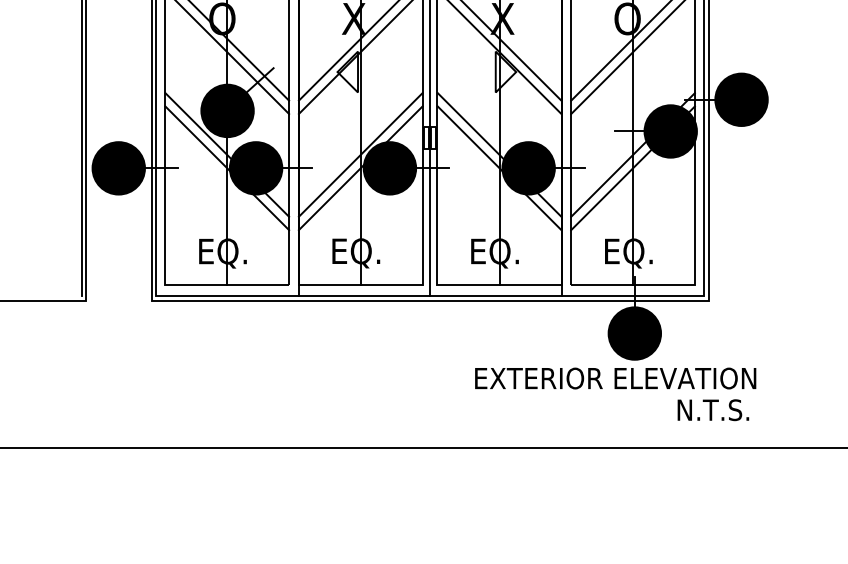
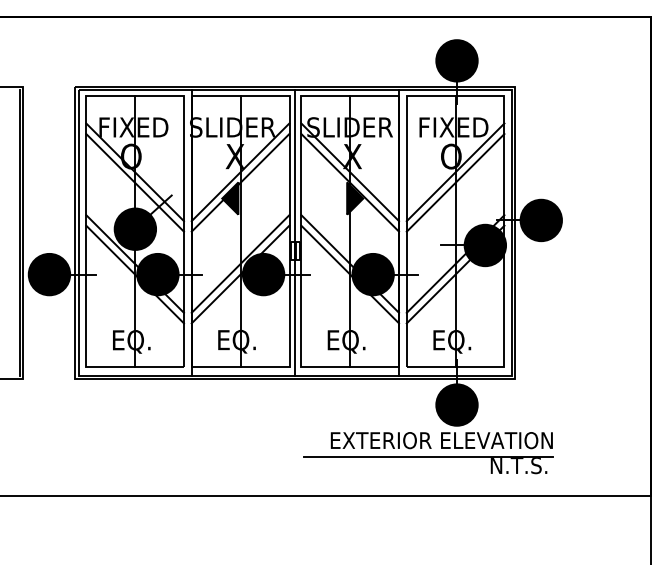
fill: (348, 71) -> (230, 198), added
fill: (506, 71) -> (355, 198), added
line: (597, 398) -> (427, 456), added

